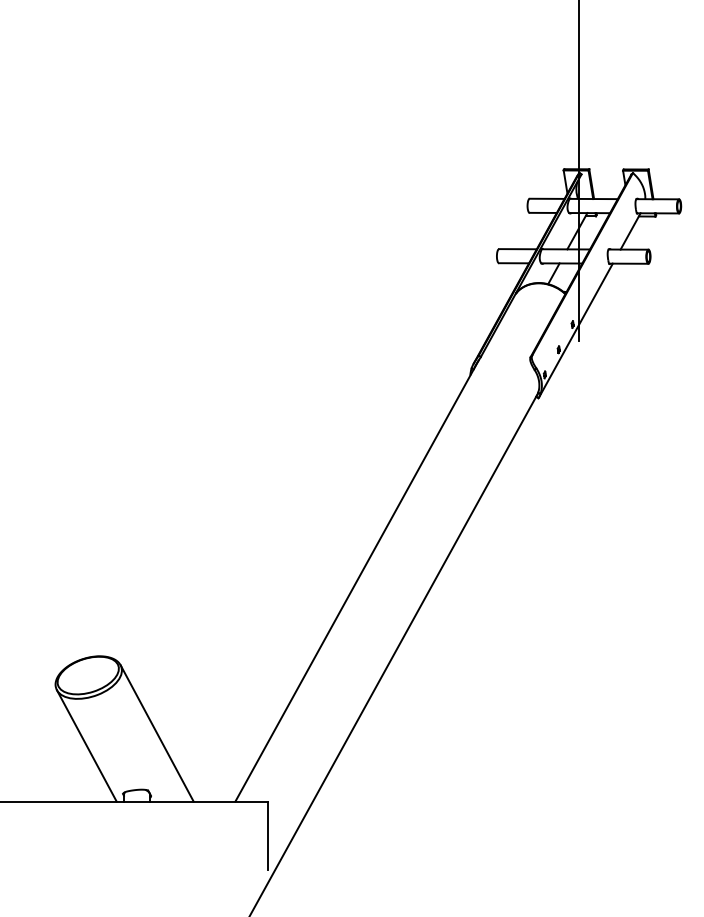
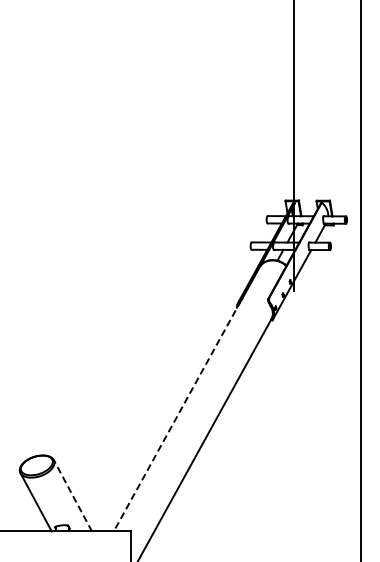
line: (357, 581) -> (177, 416), solid -> dashed
line: (156, 732) -> (72, 495), solid -> dashed

